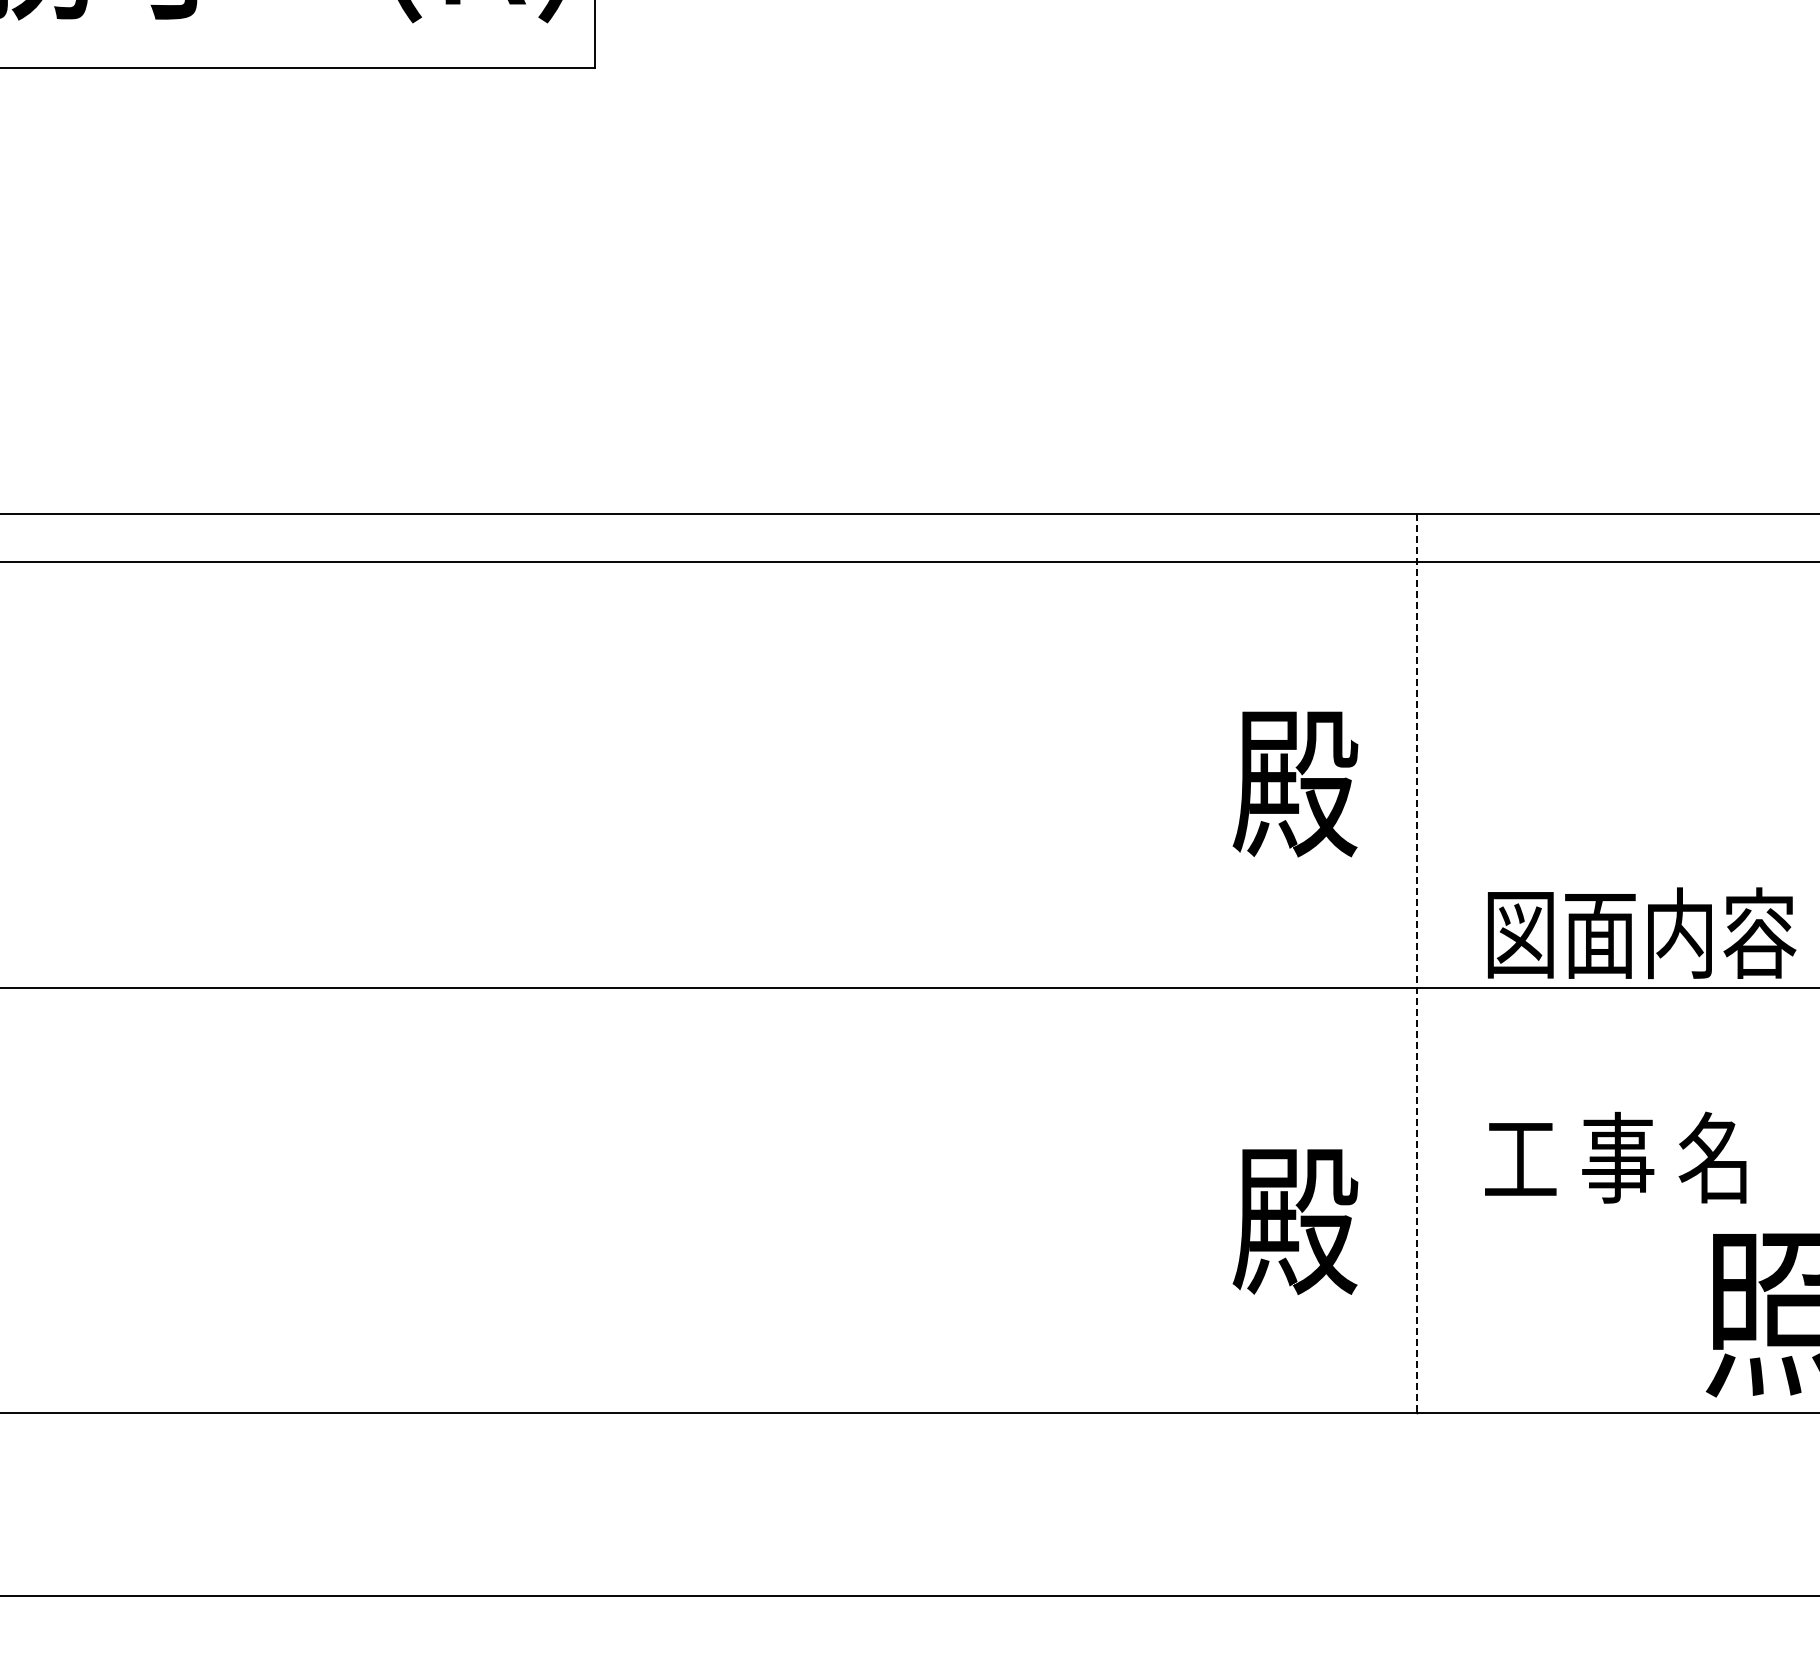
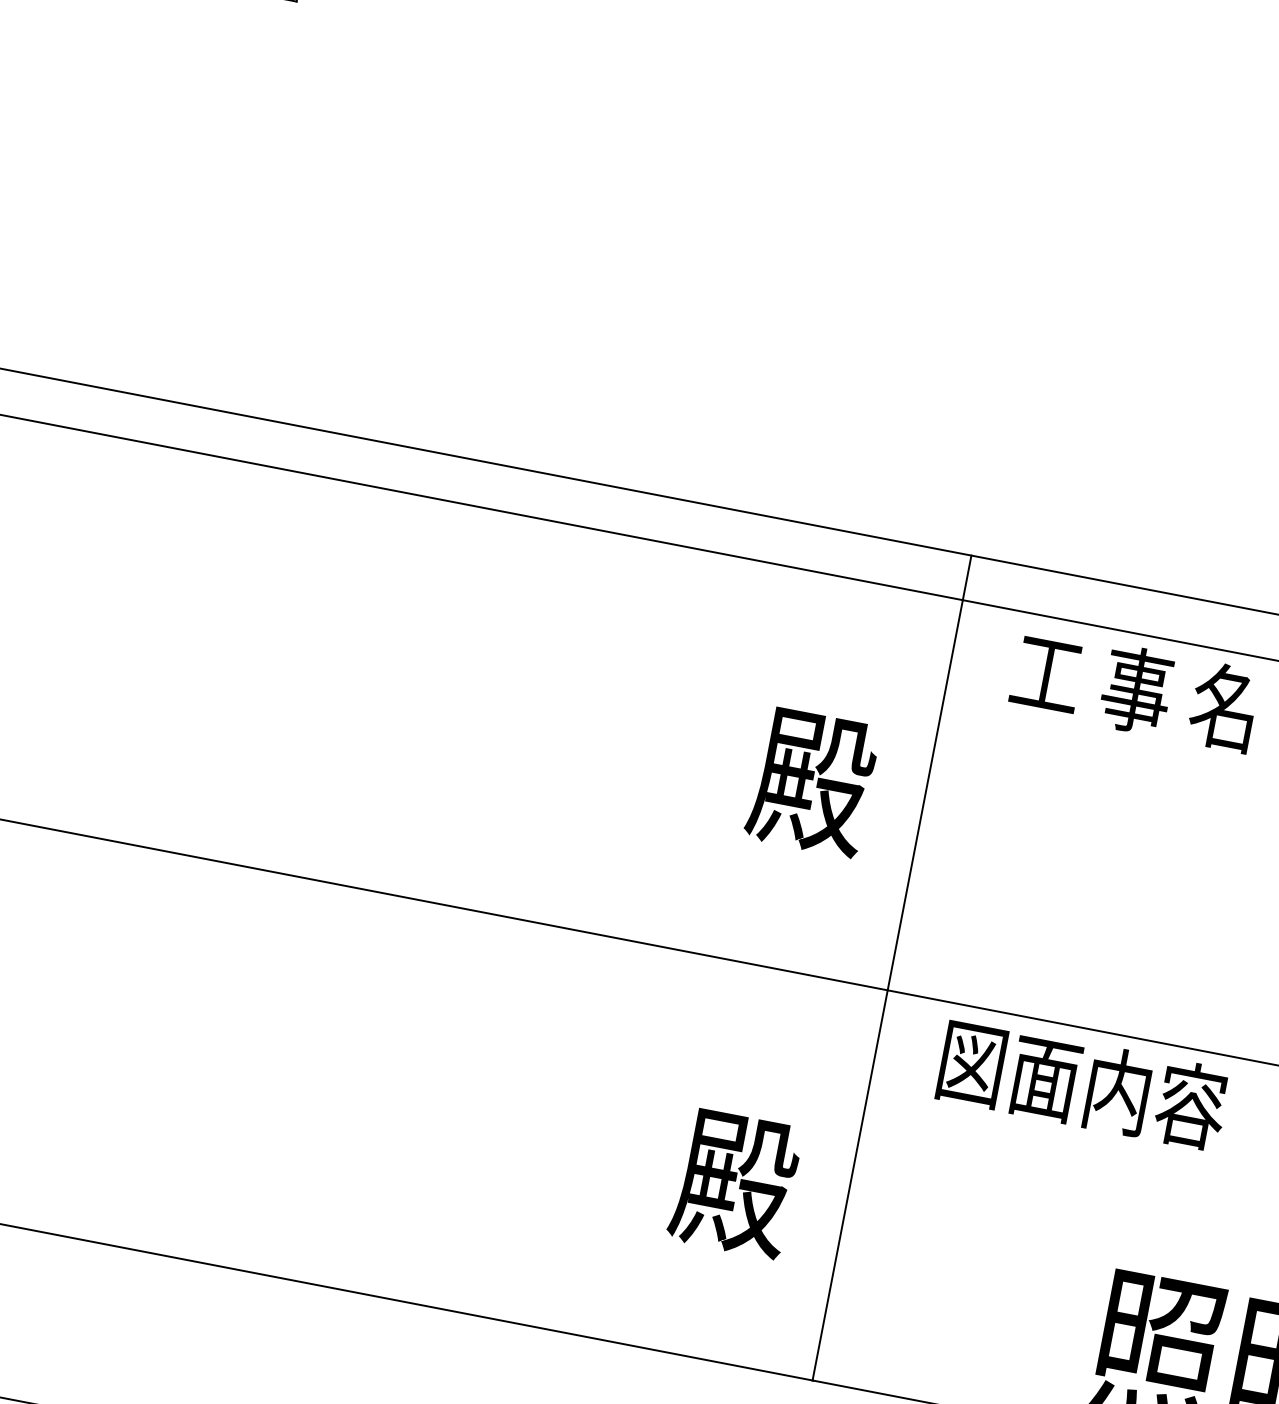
text: (1642, 933) -> (1083, 1084), moved
line: (1416, 963) -> (891, 968), dashed -> solid
text: (1615, 1157) -> (1134, 689), moved

